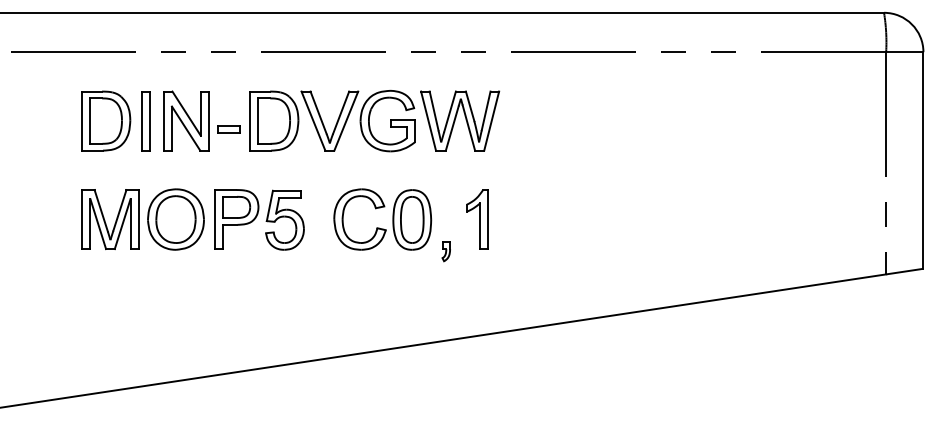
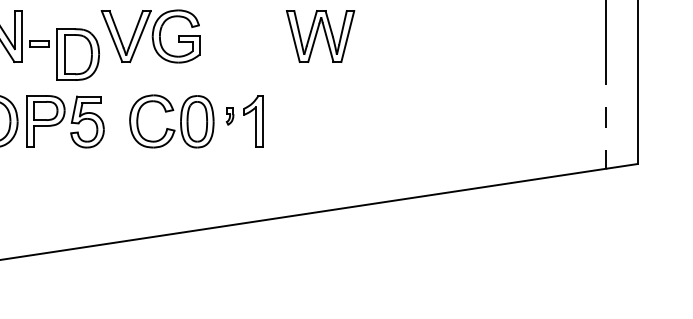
part: (274, 120) -> (78, 54), moved
part: (460, 120) -> (320, 35), moved
part: (445, 251) -> (229, 116), moved

